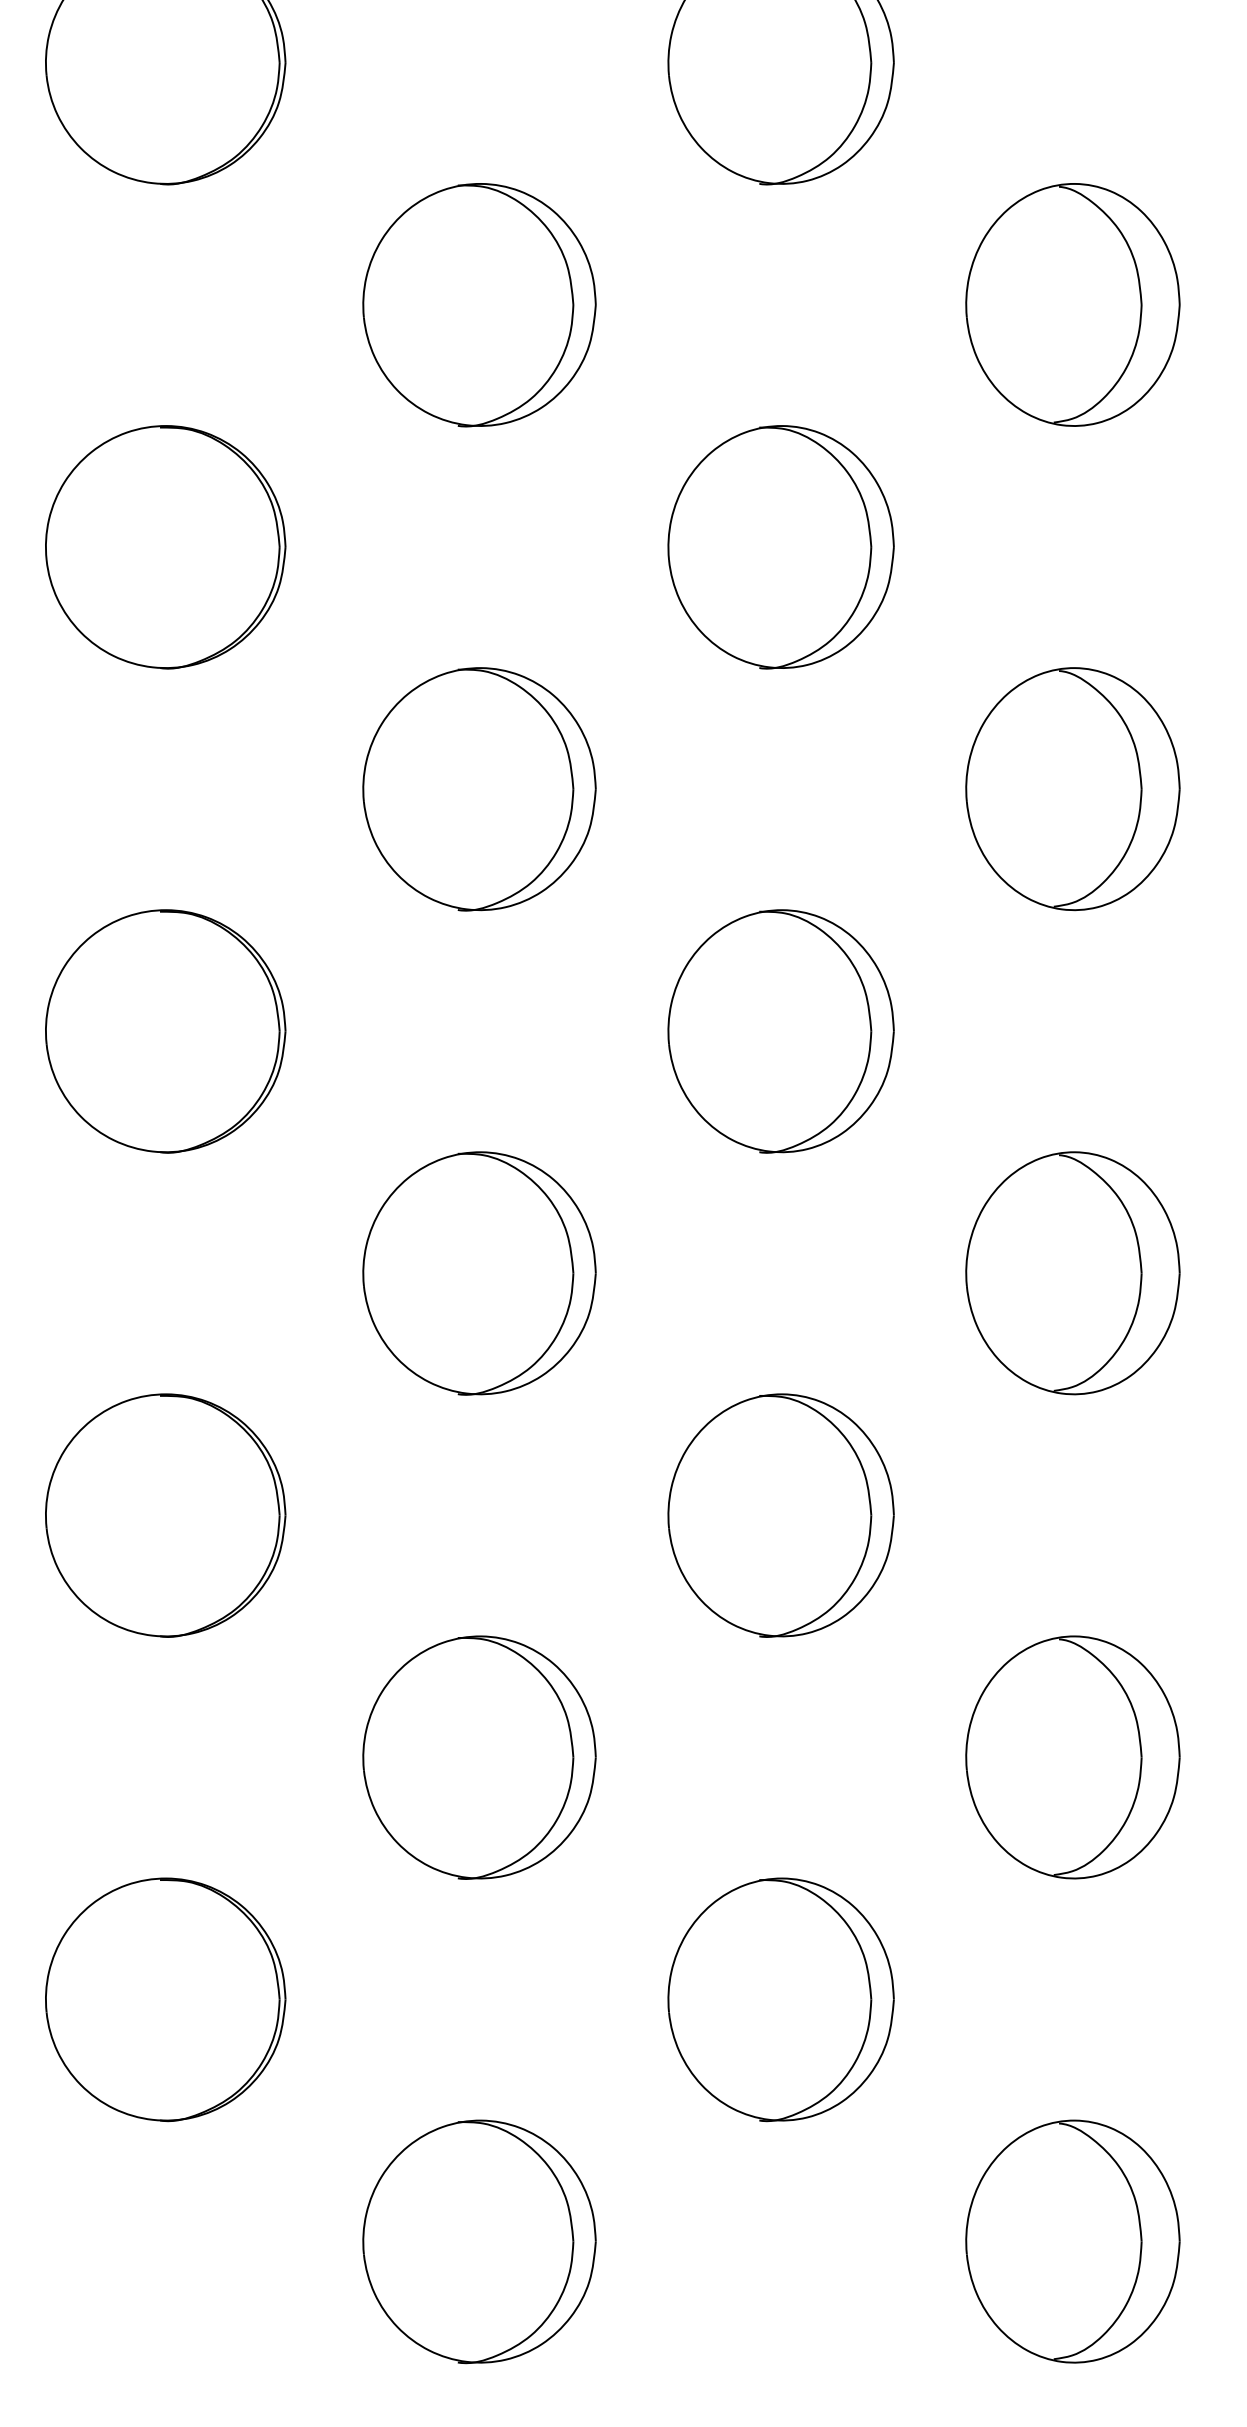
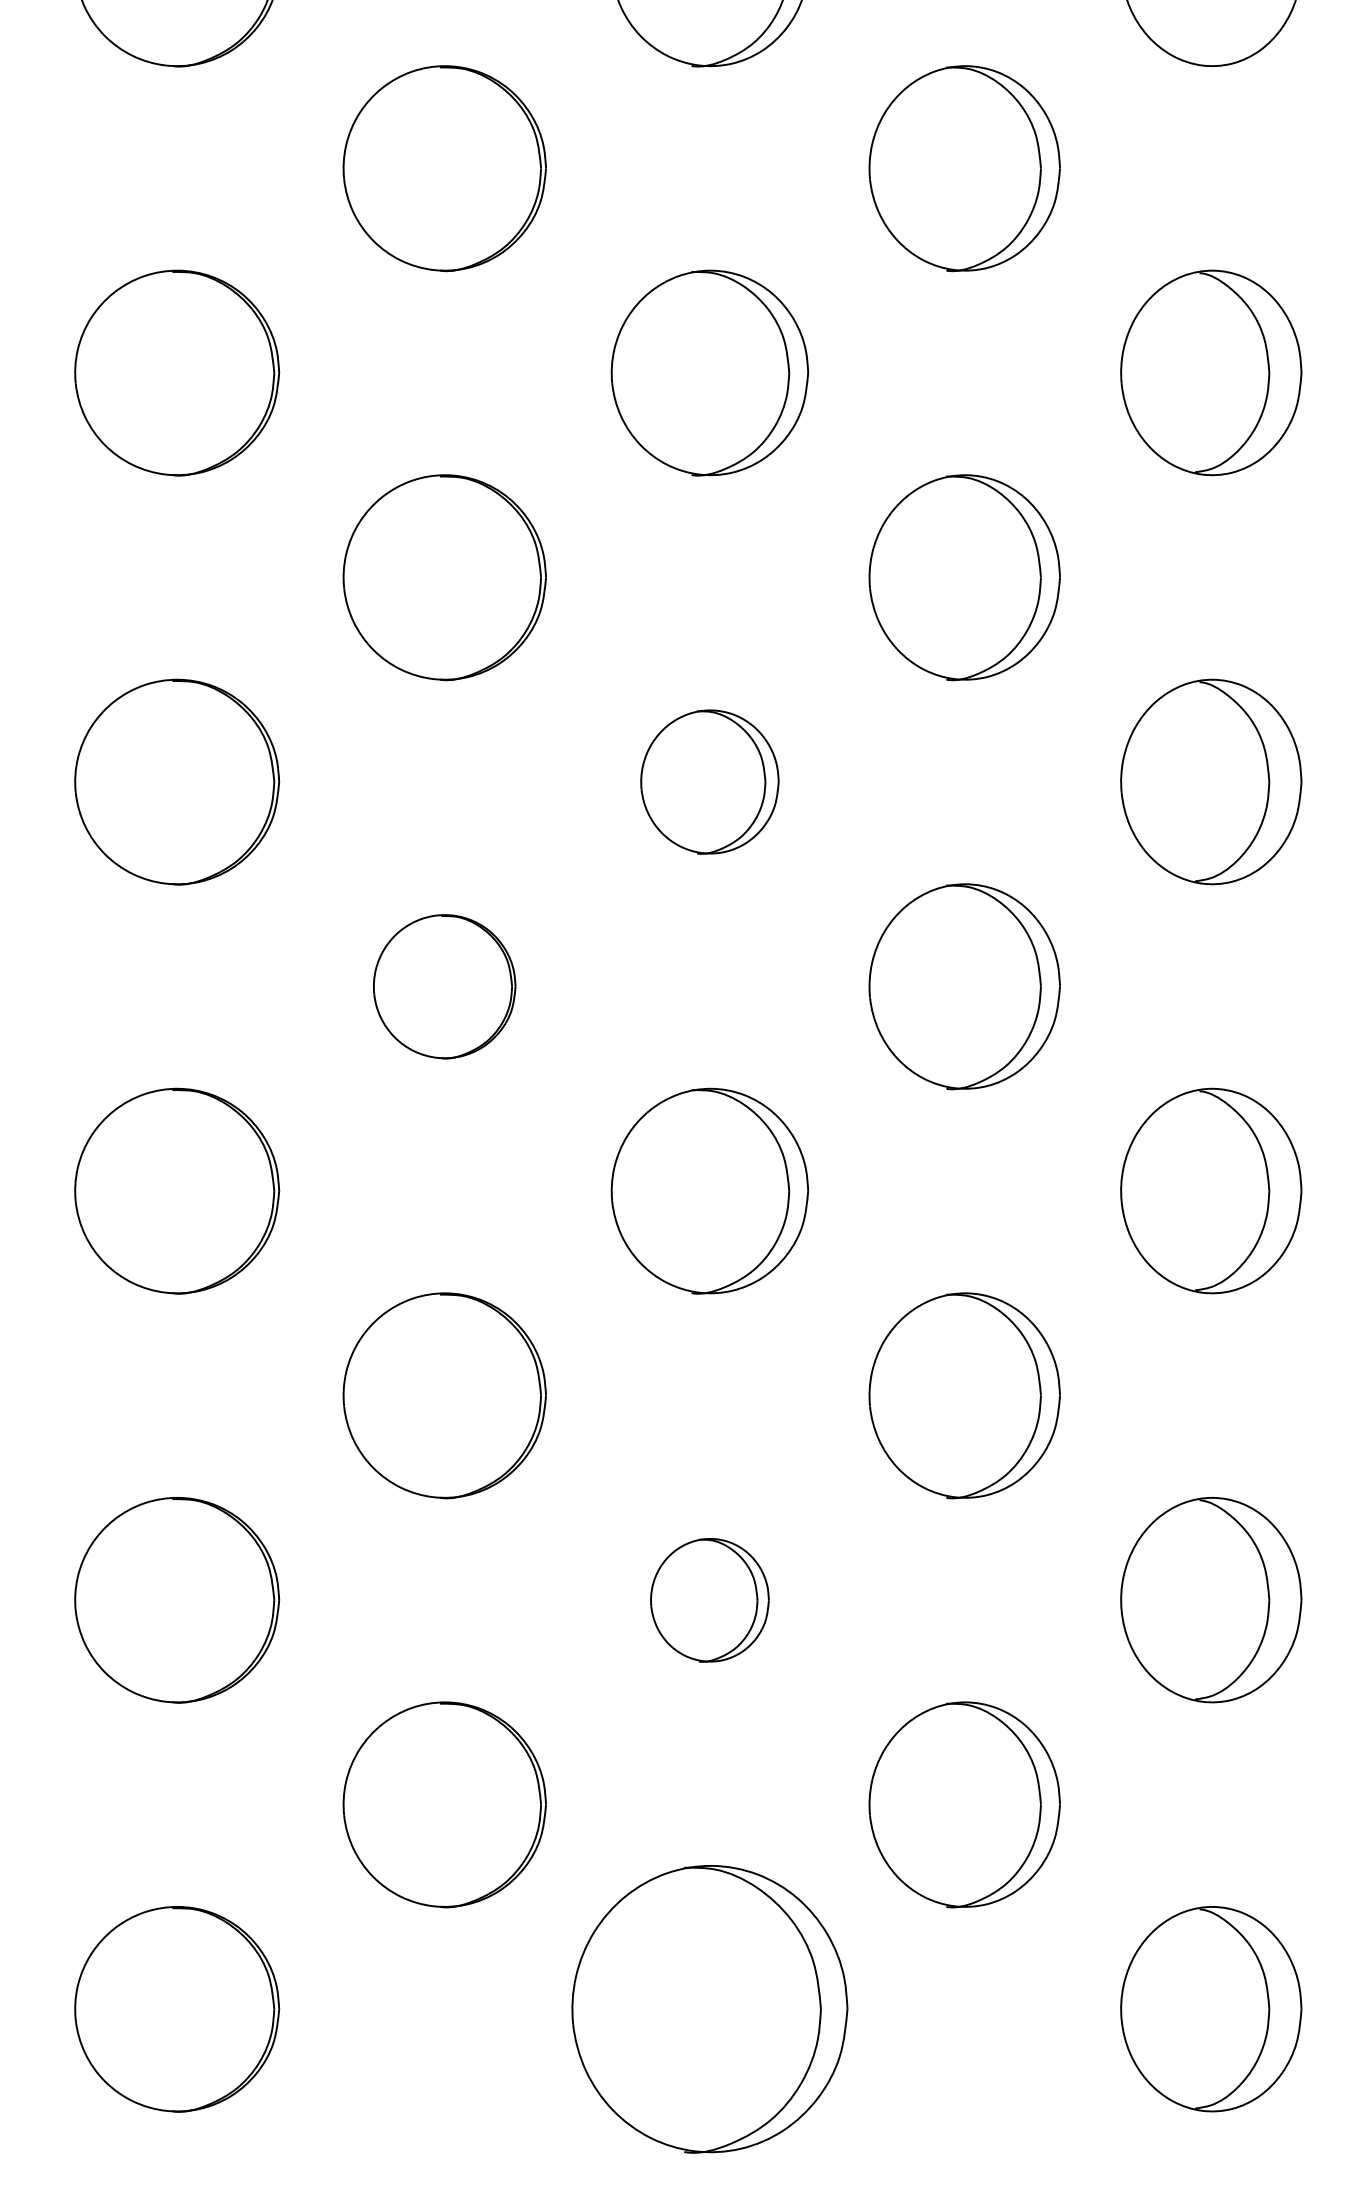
part: (479, 788) -> (709, 781), size x0.7
part: (165, 1031) -> (444, 986), size x0.7
part: (479, 1757) -> (709, 1600), size x0.6
part: (479, 2241) -> (709, 2009), size x1.4

